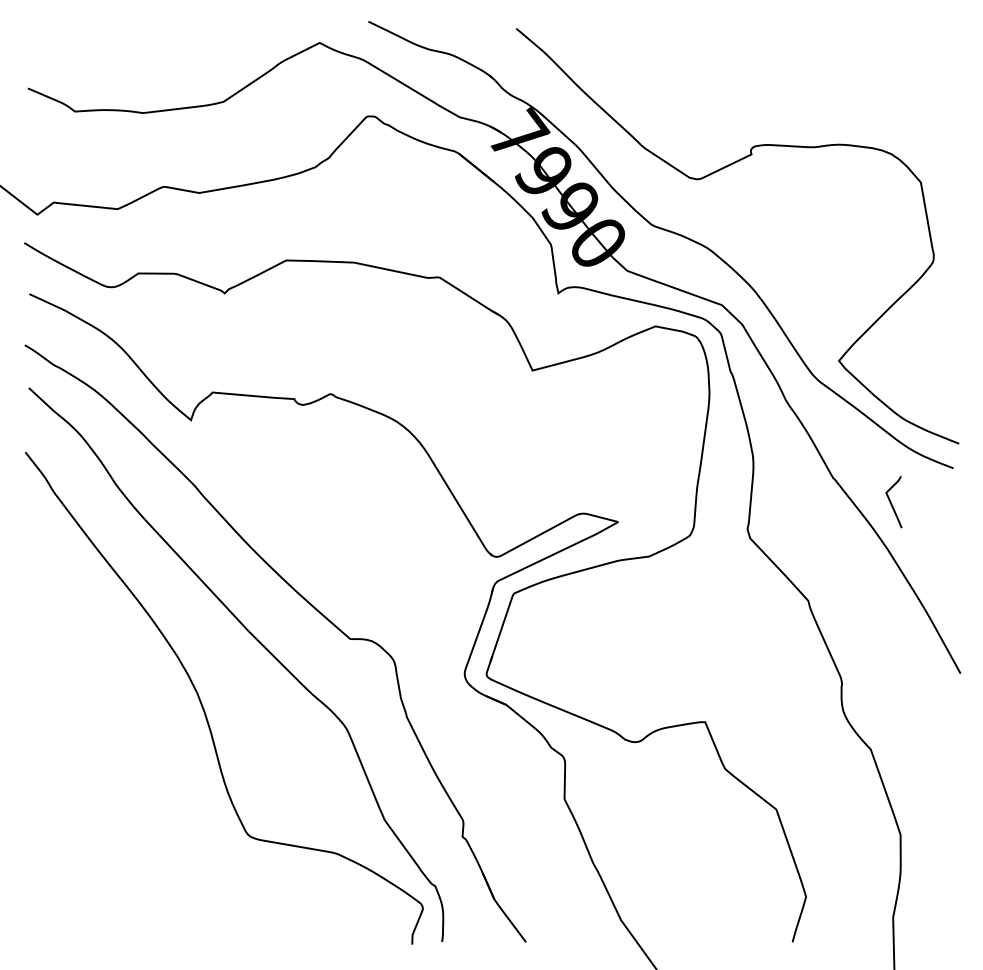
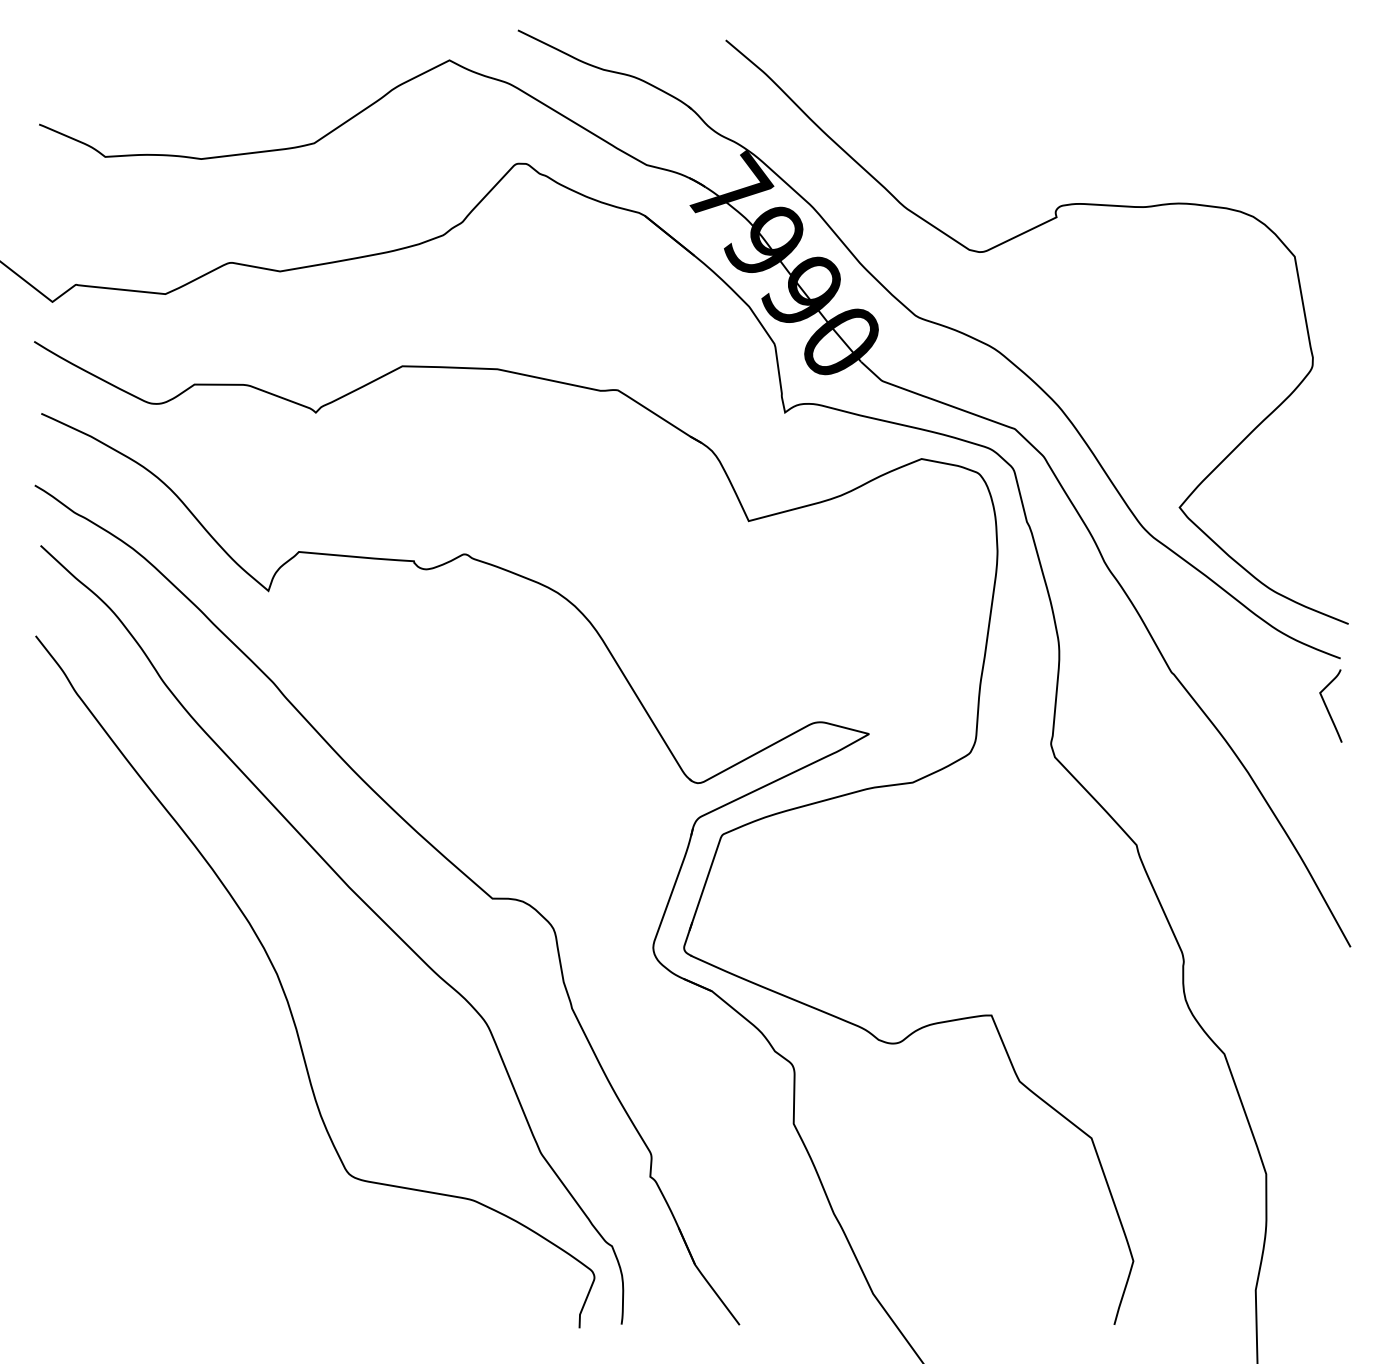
curve: (891, 502) -> (1327, 706), moved

